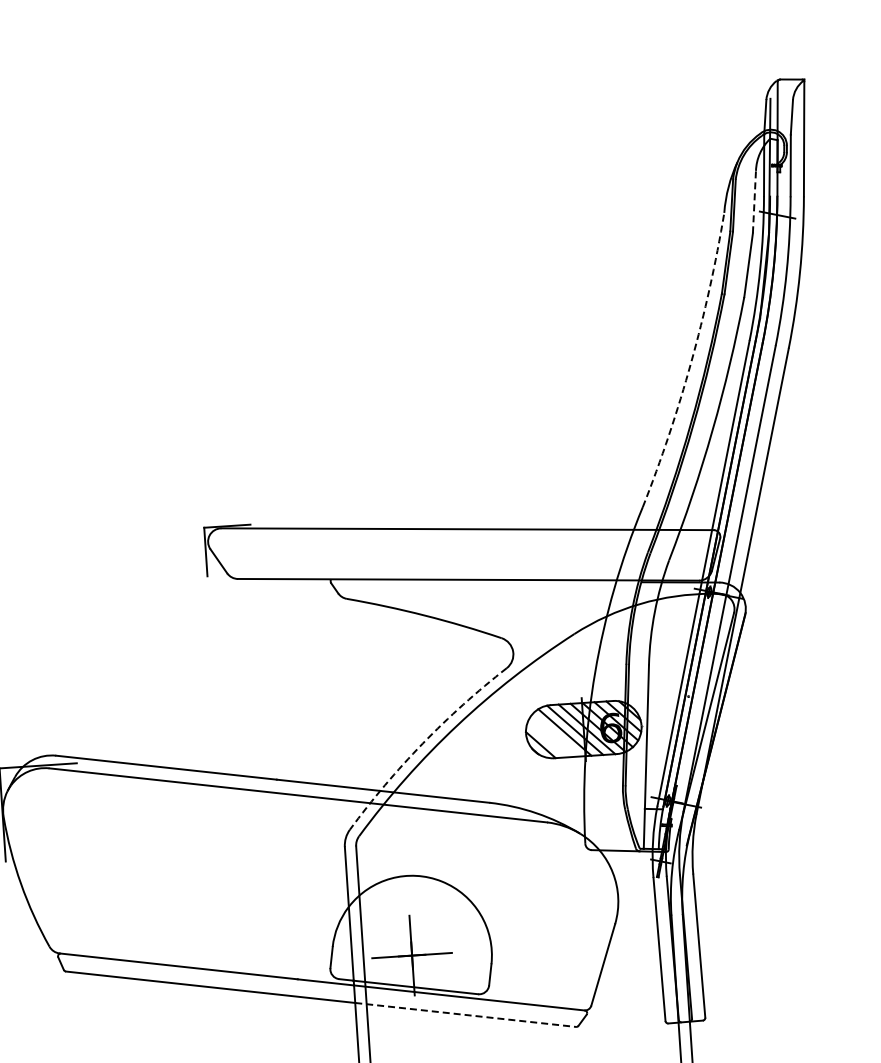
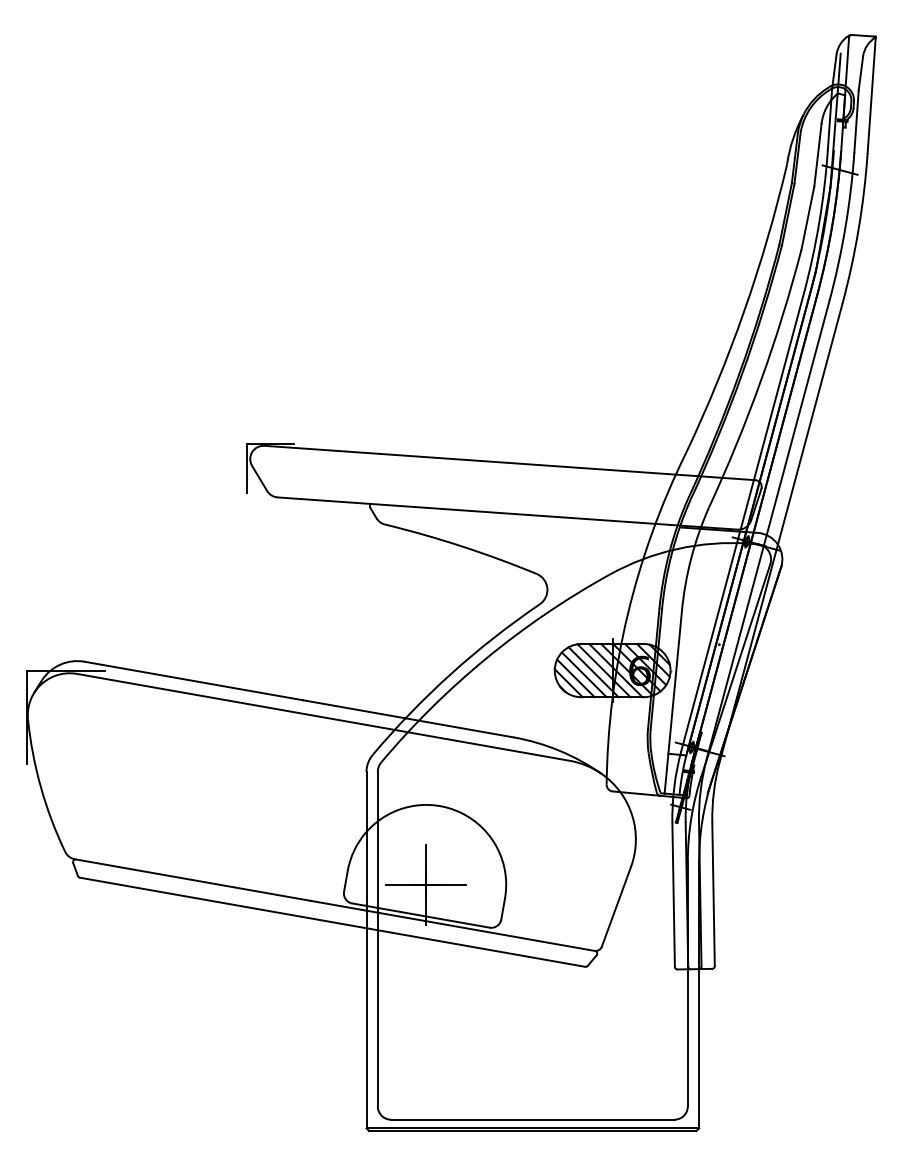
line: (754, 202) -> (817, 155), dashed -> solid
arc: (691, 362) -> (744, 311), dashed -> solid
line: (554, 735) -> (583, 674), added
line: (547, 739) -> (575, 678), added
arc: (423, 743) -> (451, 673), dashed -> solid
line: (466, 1014) -> (476, 947), dashed -> solid

